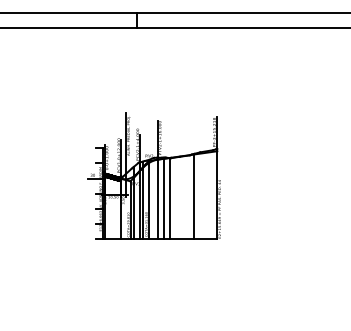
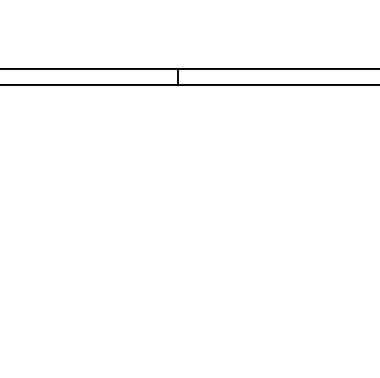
part: (153, 175) -> (195, 241), removed

